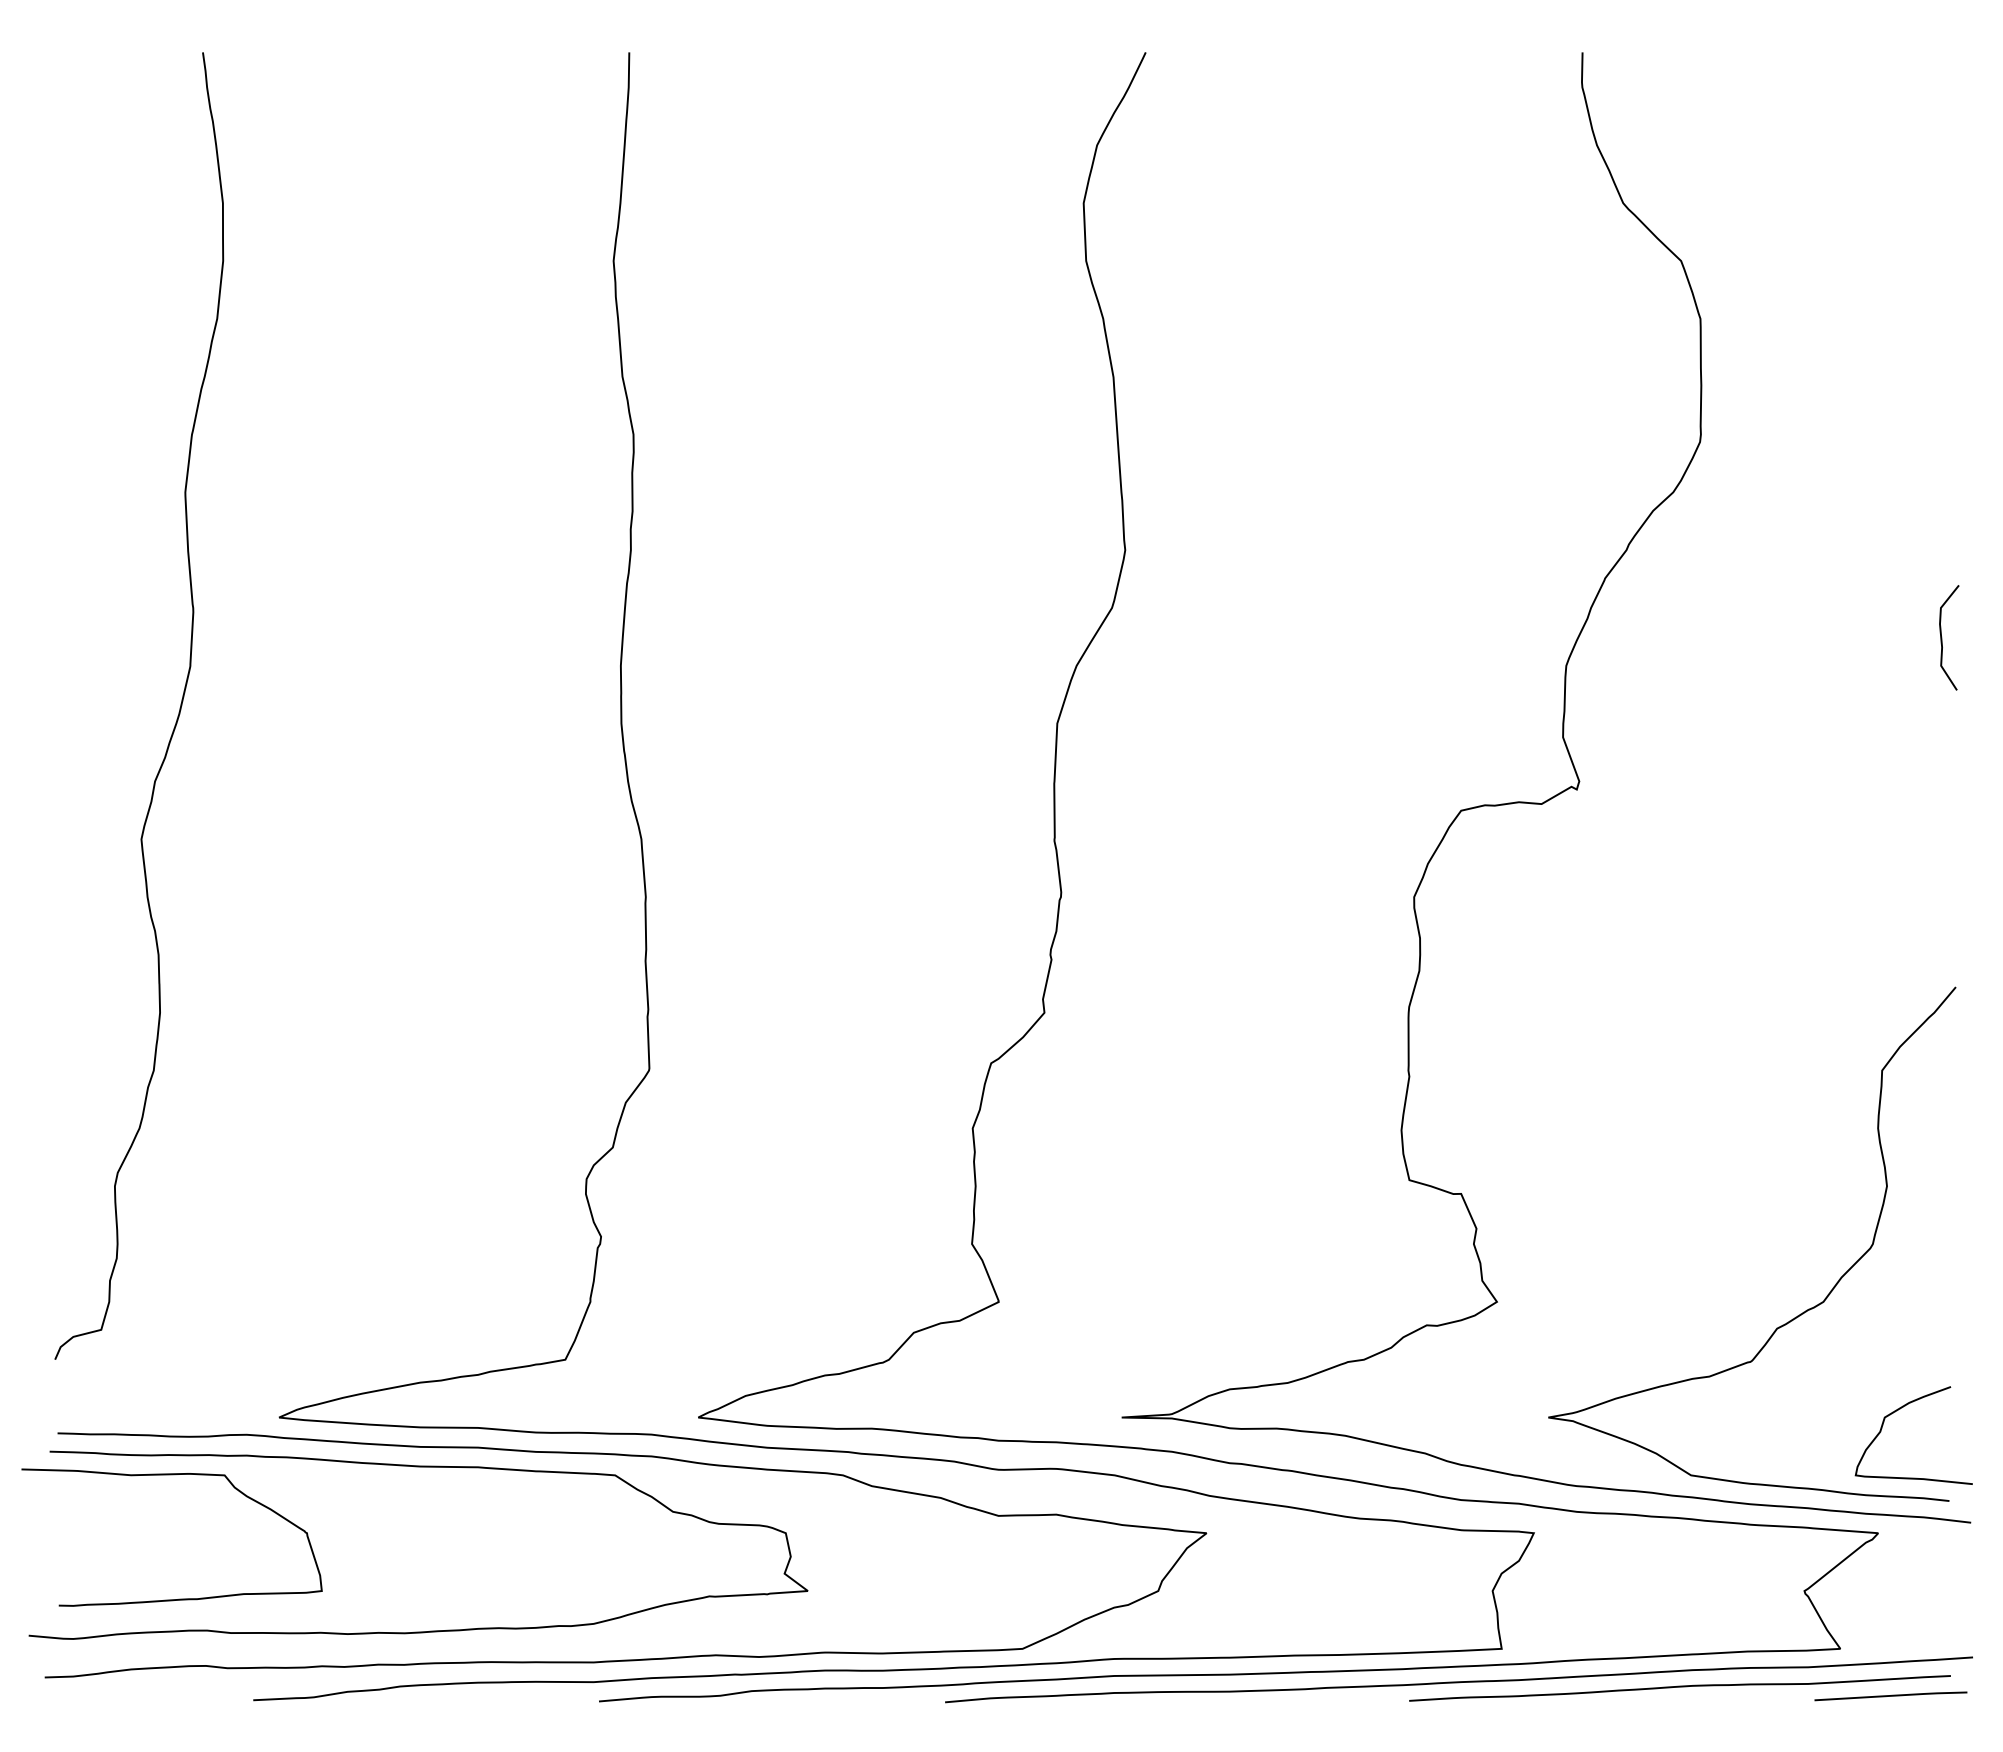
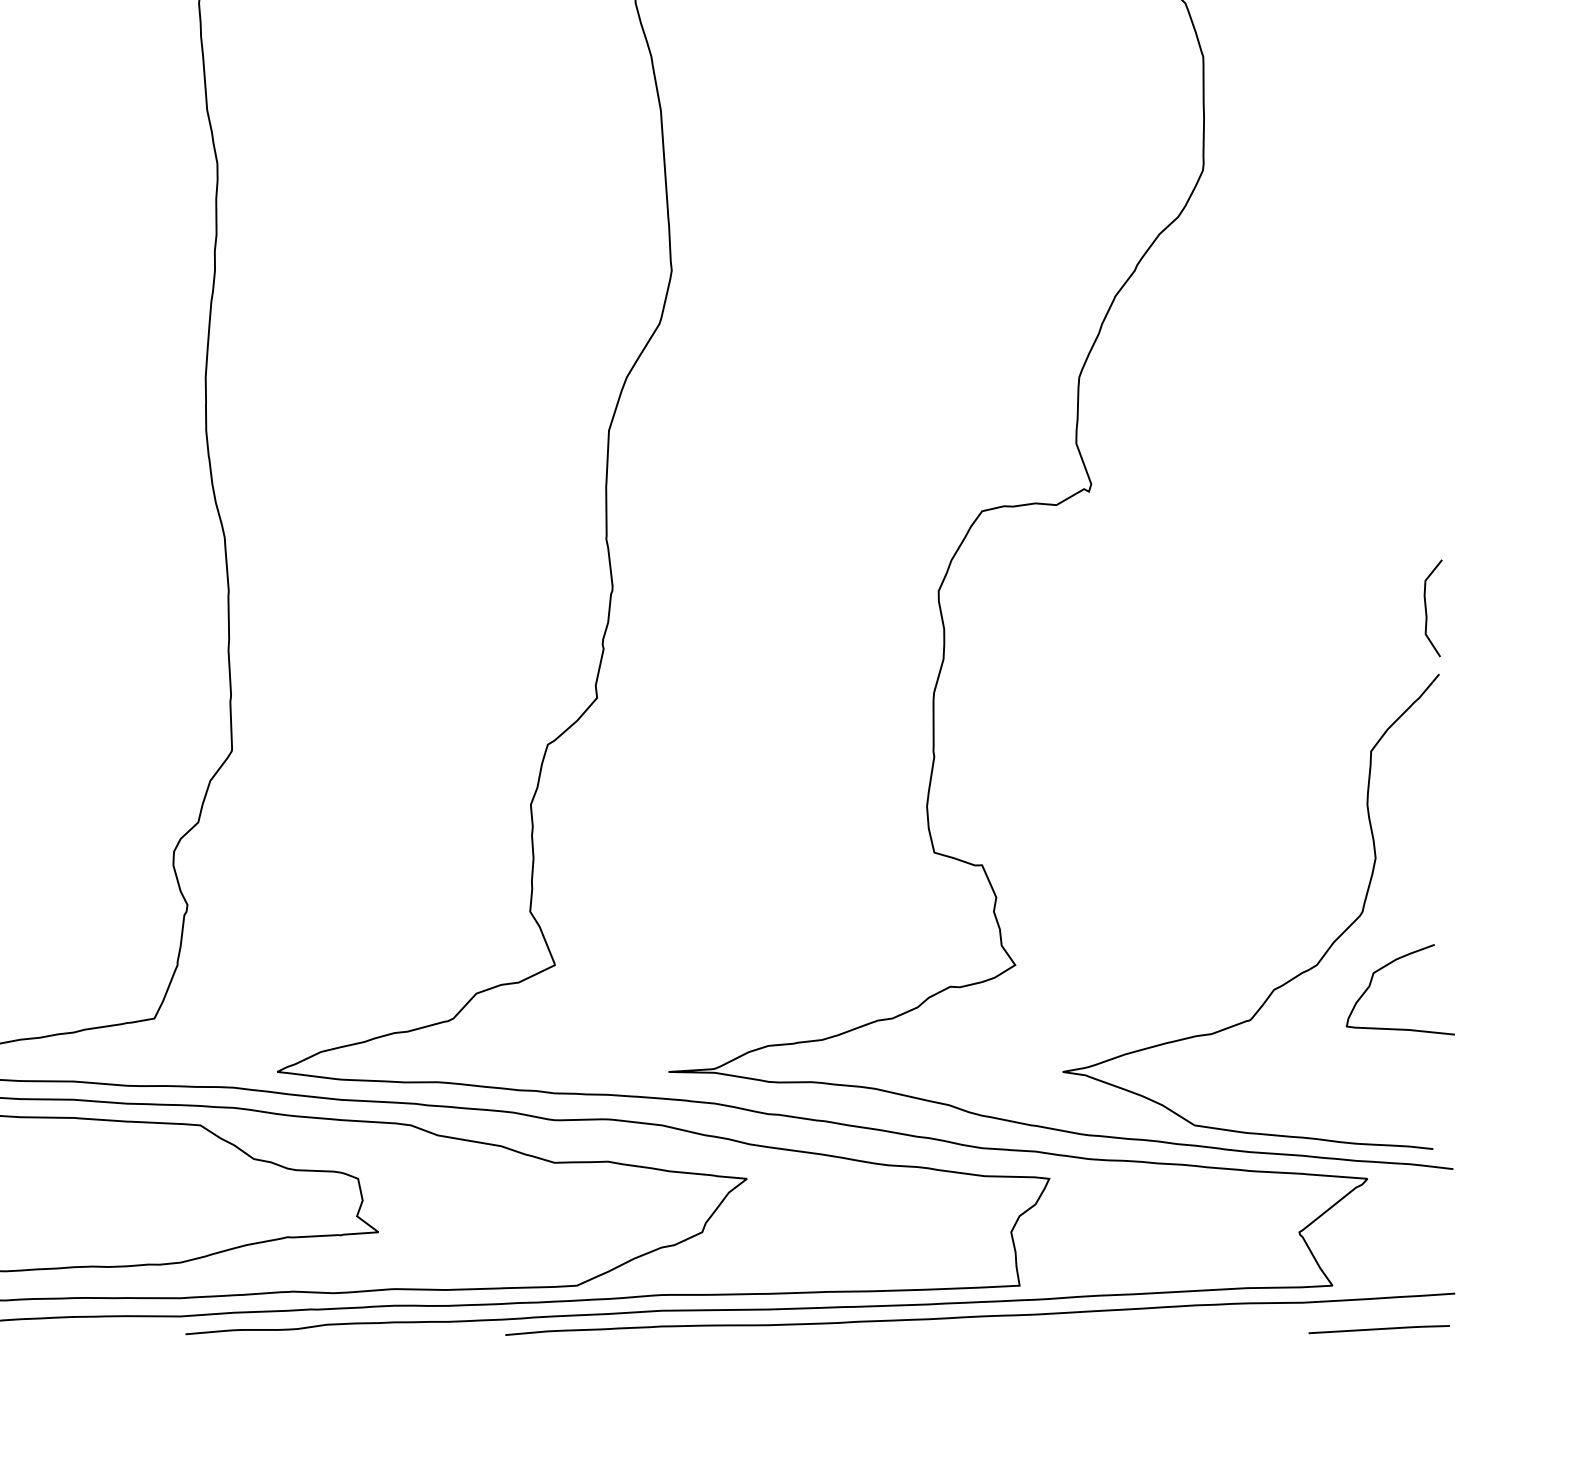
curve: (1942, 637) -> (1426, 608), moved
curve: (1900, 1409) -> (1388, 965), moved
curve: (1679, 1687) -> (1183, 1321), removed

